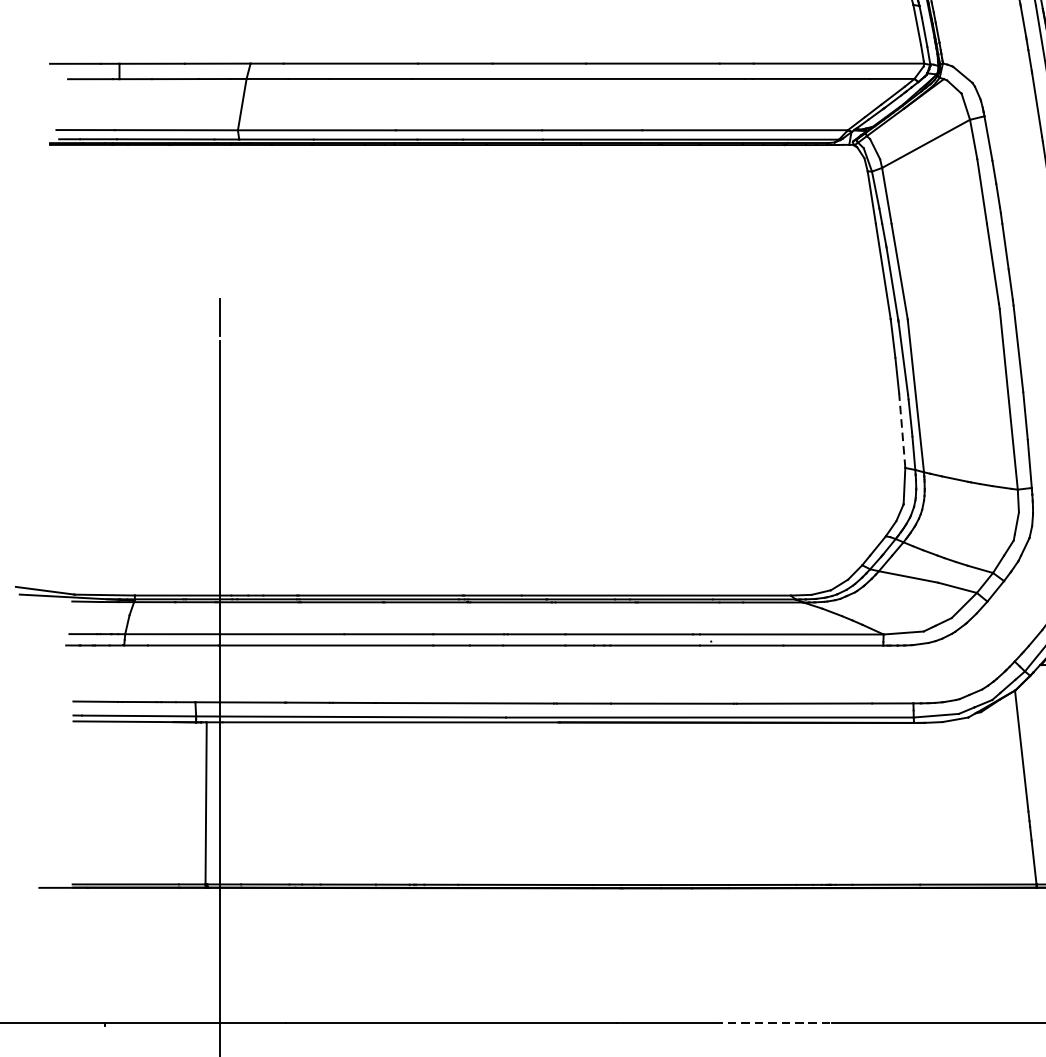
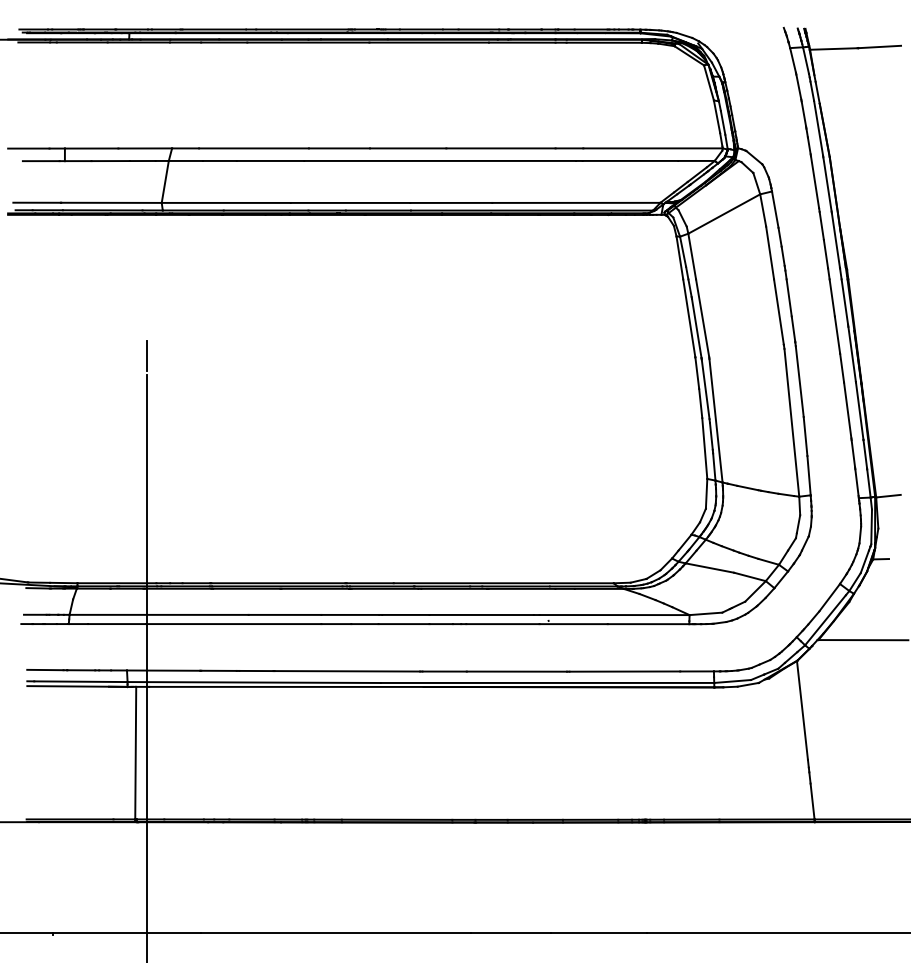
line: (901, 430) -> (704, 448), dashed -> solid
line: (773, 1022) -> (599, 932), dashed -> solid

